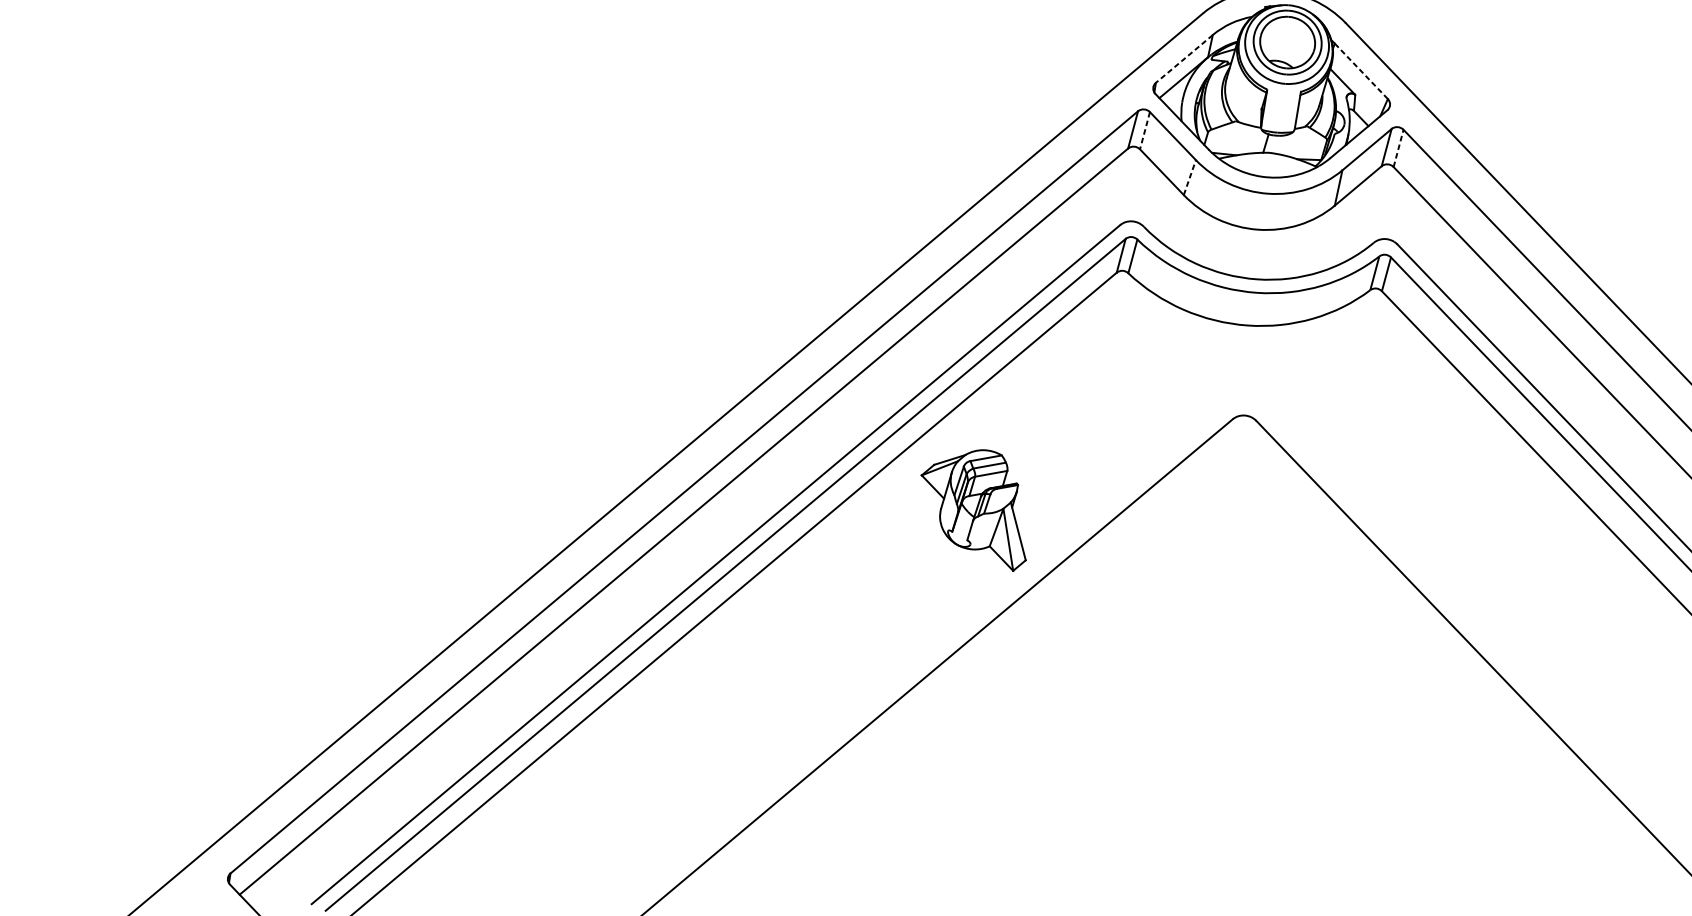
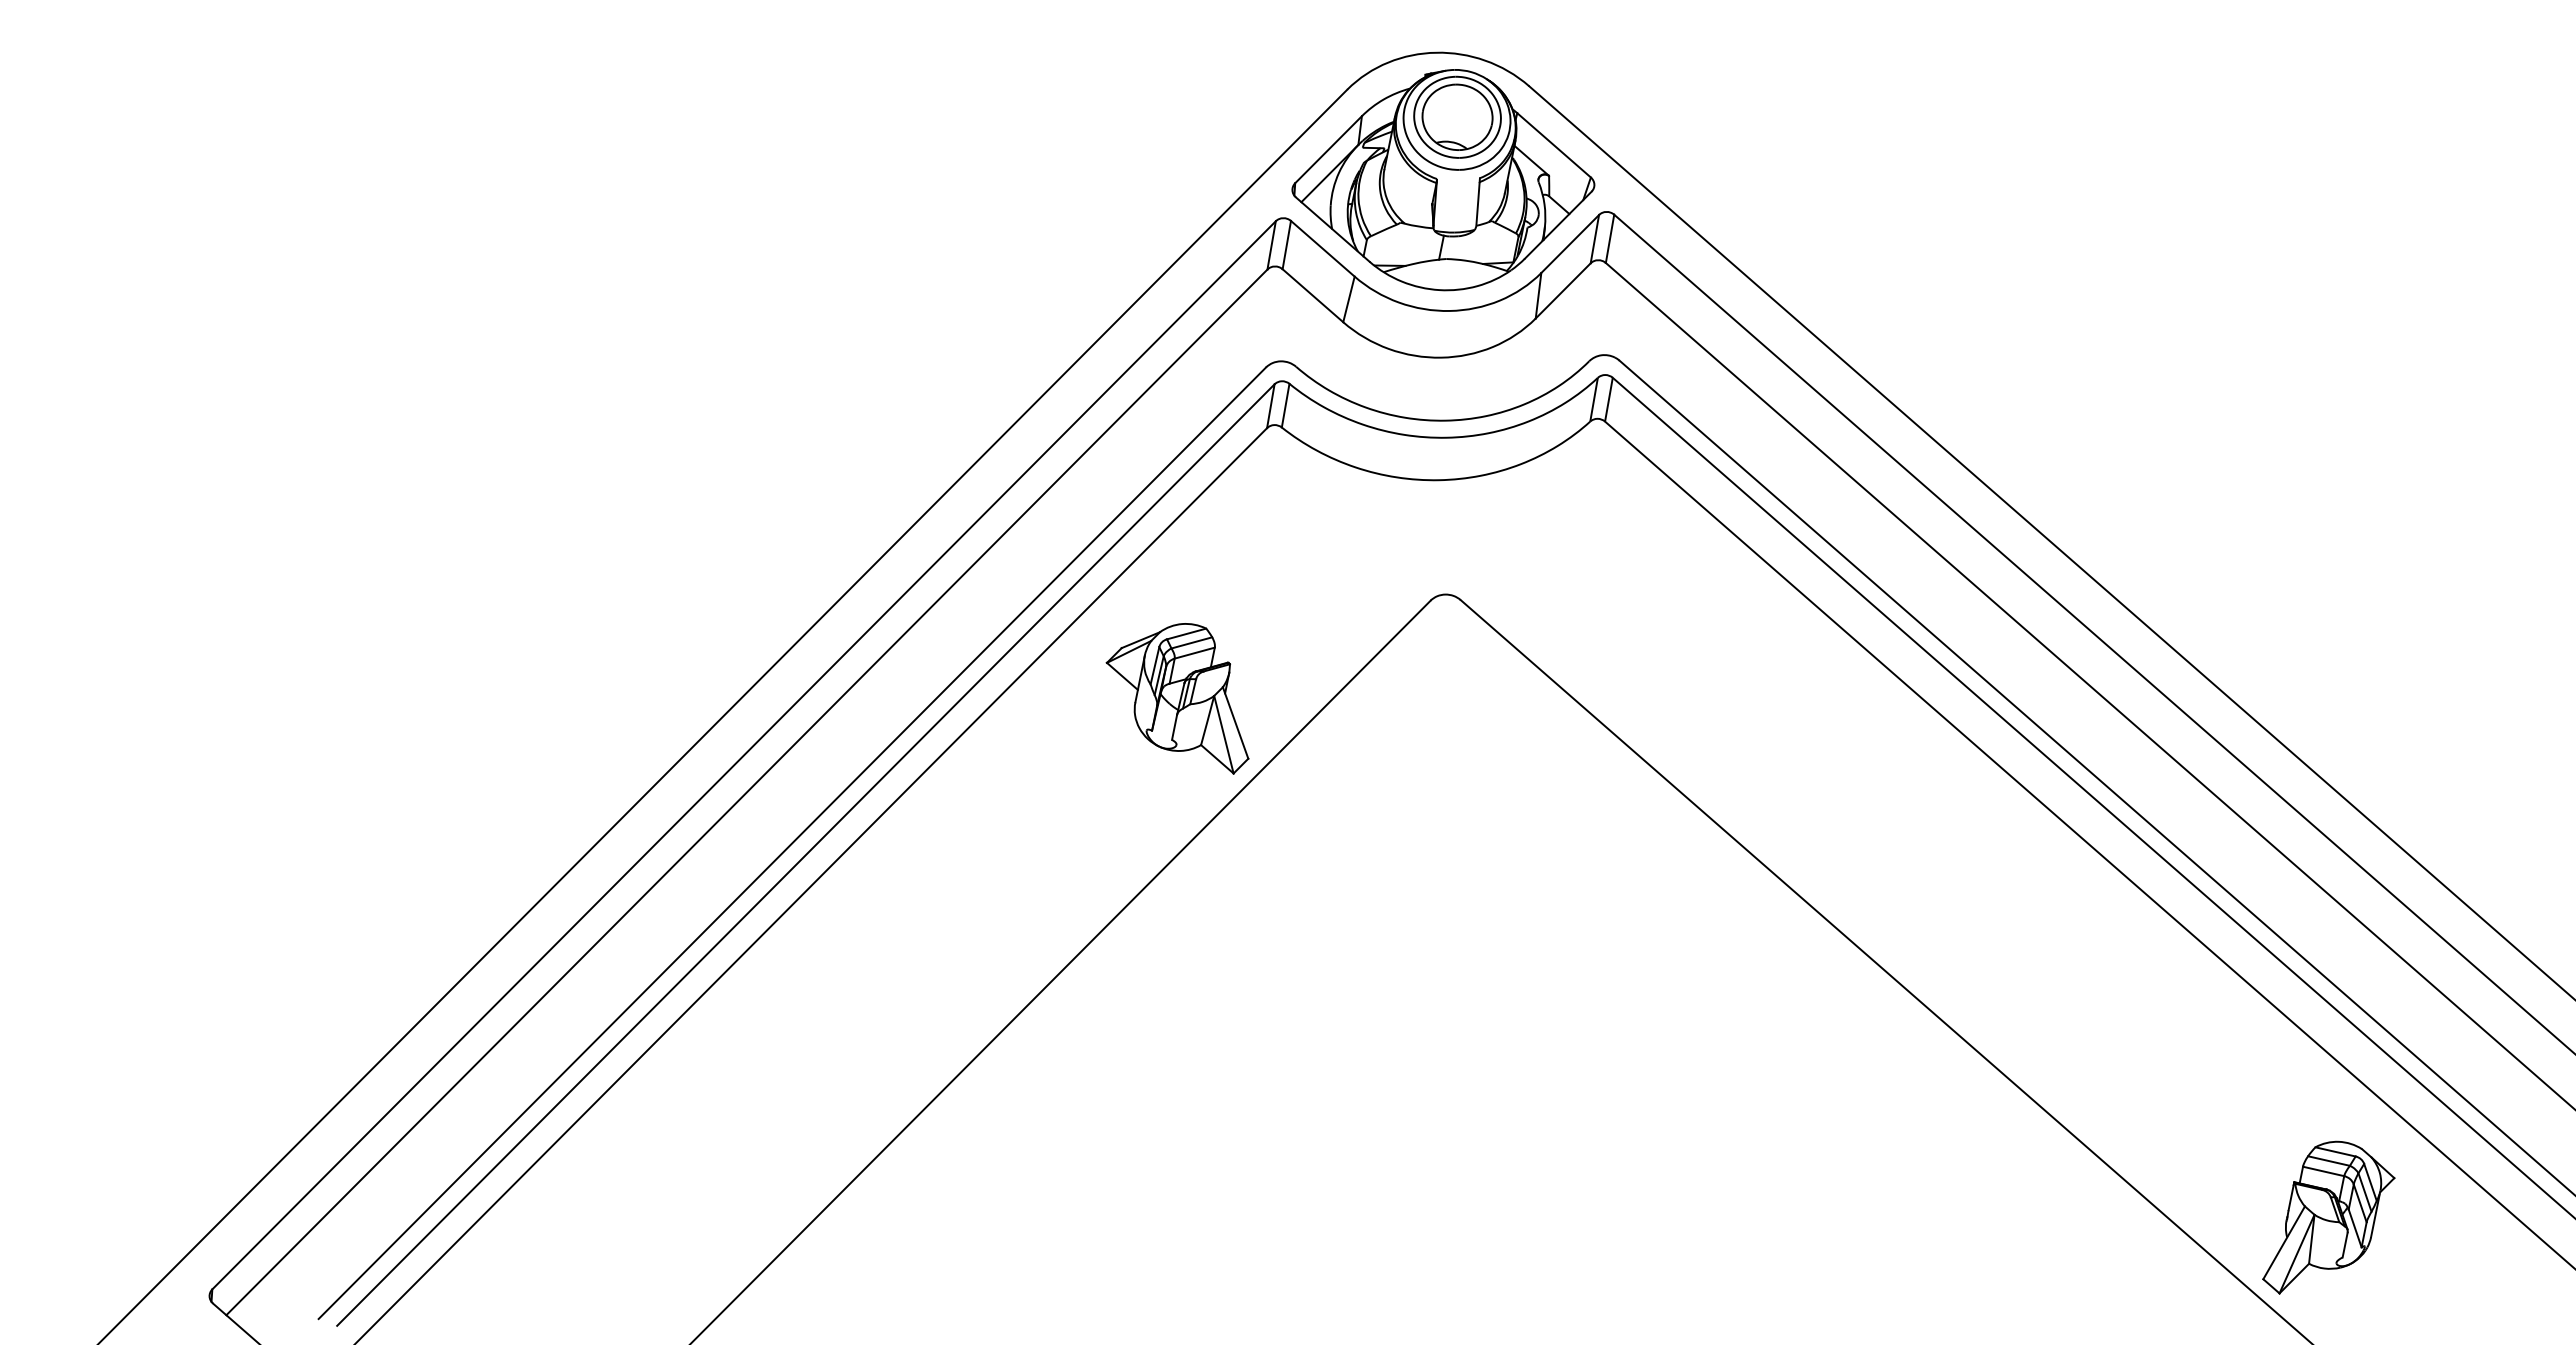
line: (1184, 59) -> (1328, 150), dashed -> solid
line: (1361, 71) -> (1554, 145), dashed -> solid
line: (1144, 131) -> (1286, 245), dashed -> solid
line: (1398, 148) -> (1610, 238), dashed -> solid
line: (1189, 177) -> (1348, 299), dashed -> solid
part: (974, 508) -> (1177, 698), moved

